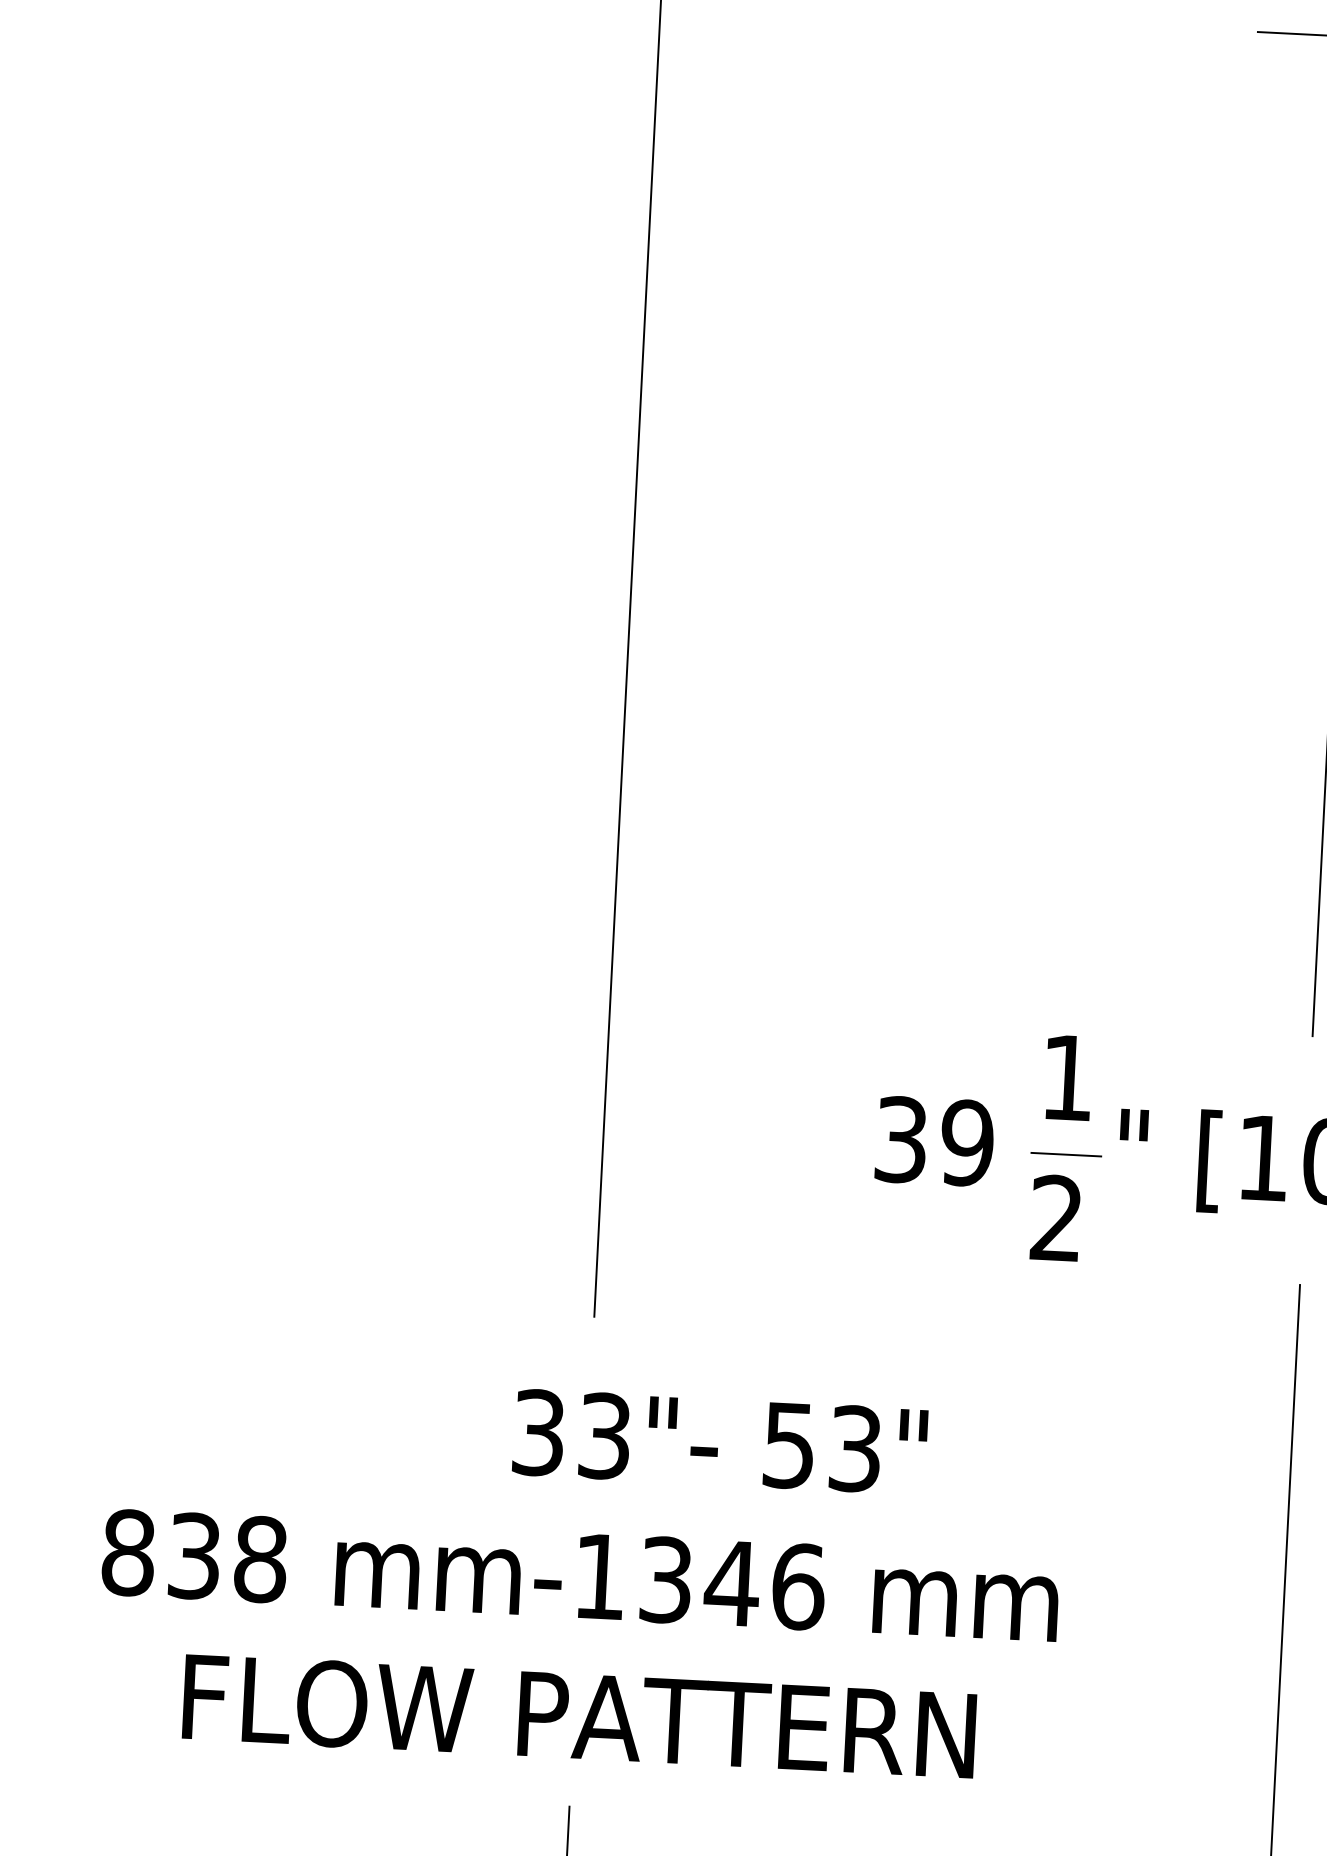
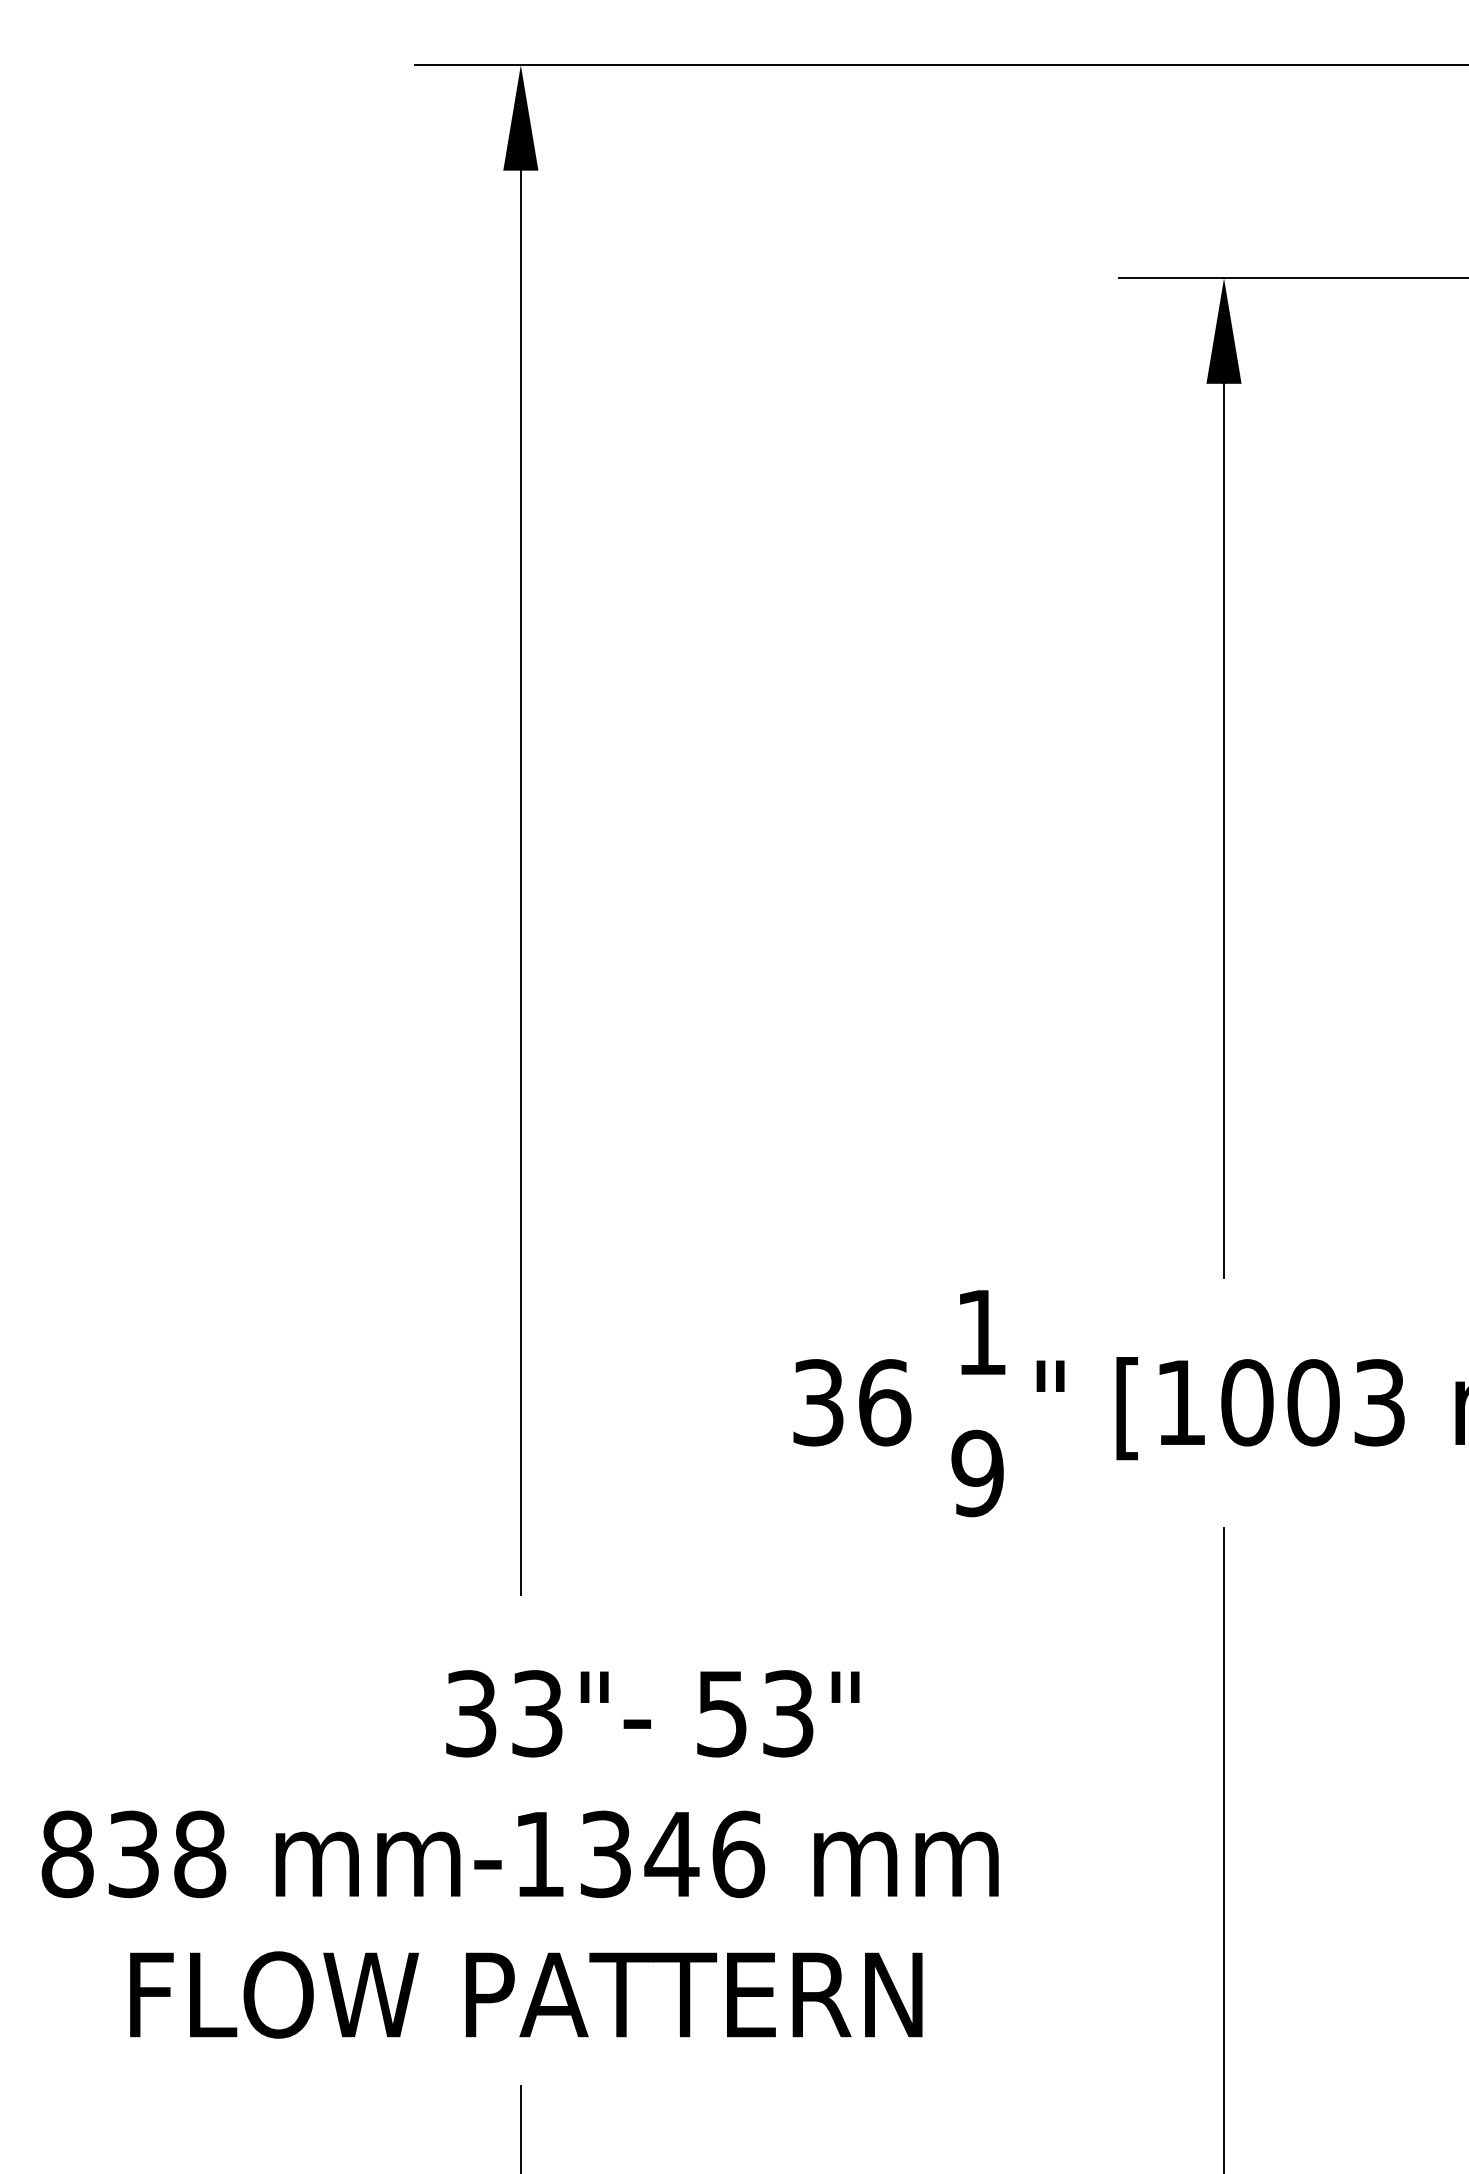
text: (967, 1142) -> (884, 1402), 39 -> 36
line: (1065, 1153) -> (983, 1408), removed
text: (1056, 1218) -> (977, 1473), 2 -> 9

